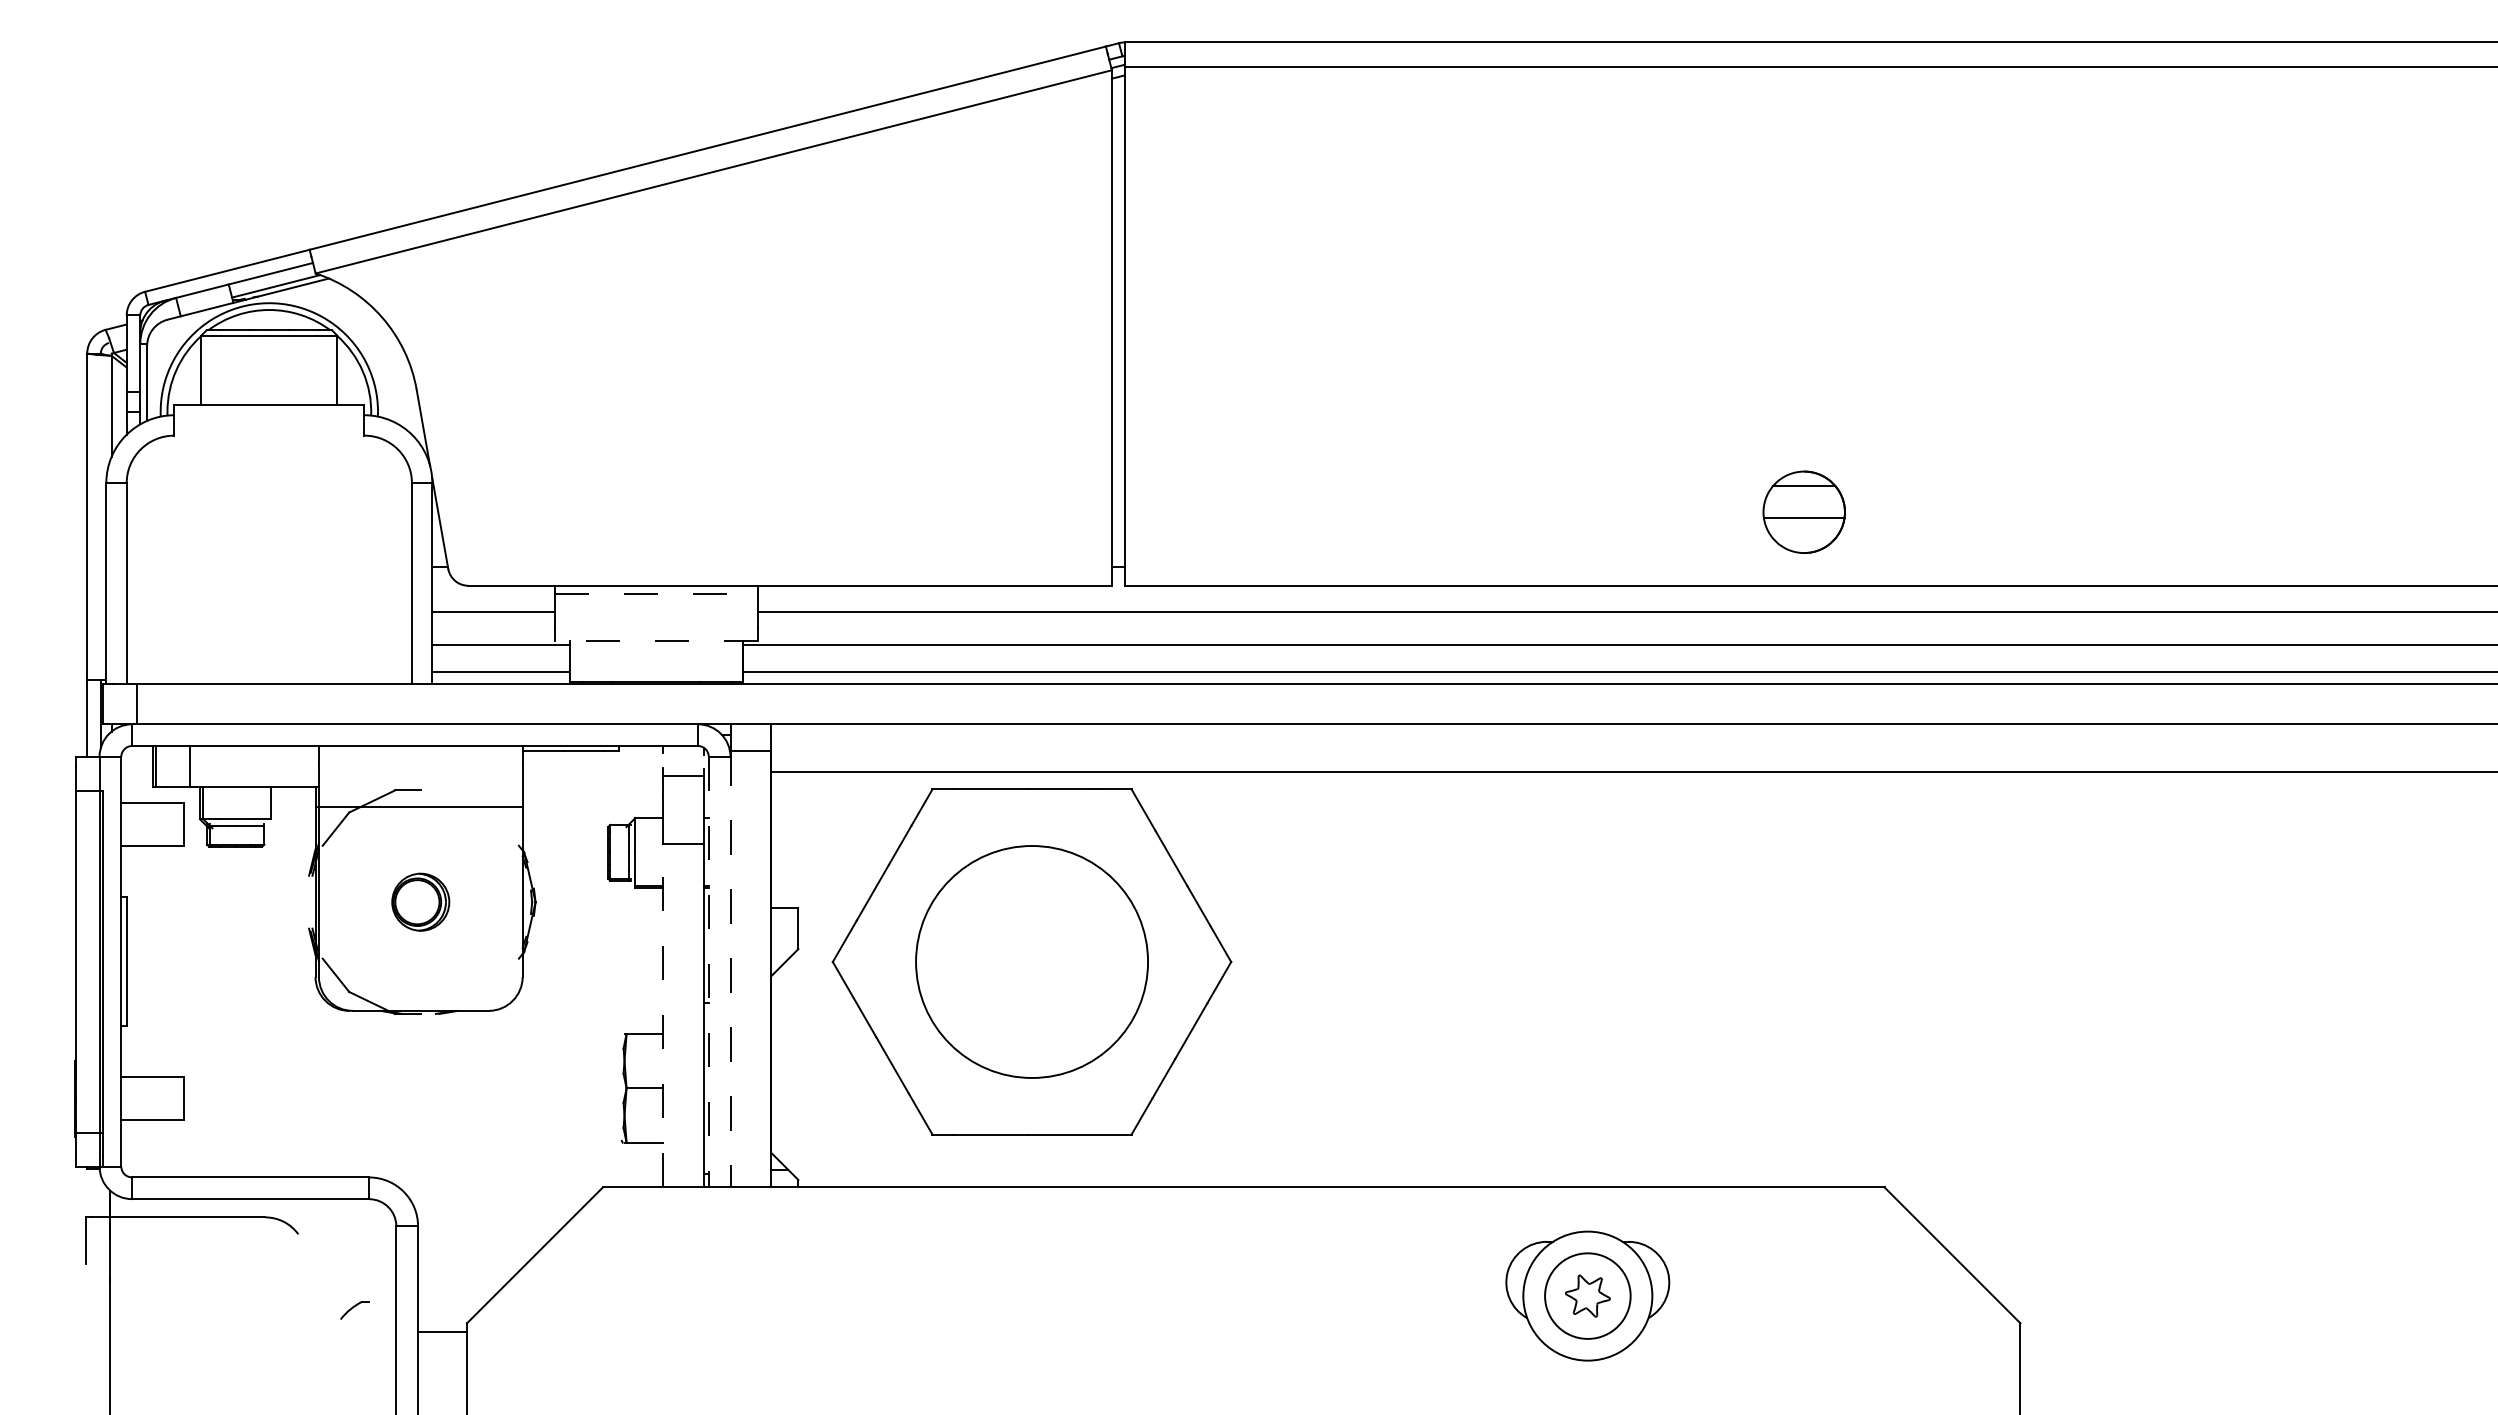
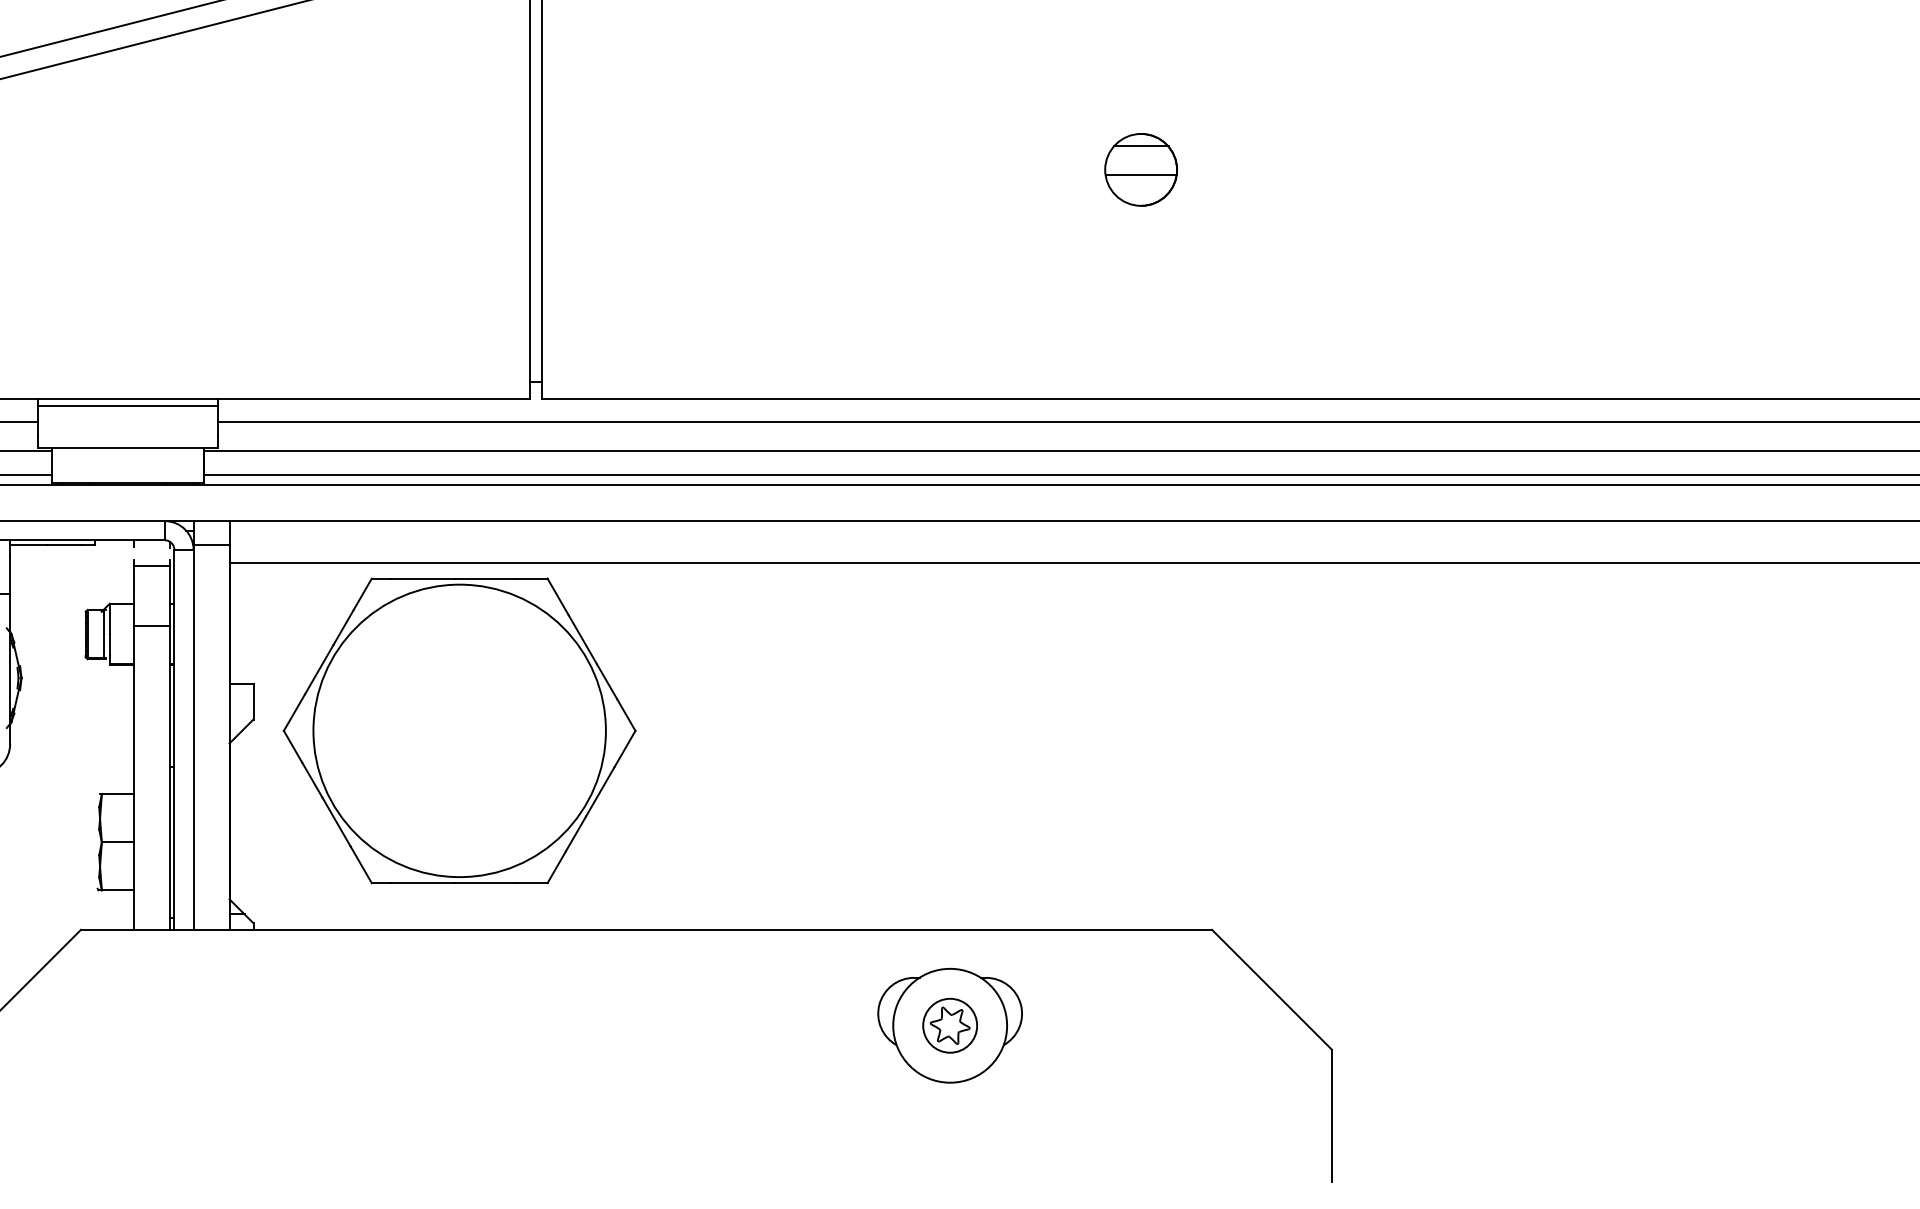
part: (1803, 511) -> (1140, 169), moved
line: (656, 593) -> (128, 405), dashed -> solid
line: (656, 641) -> (128, 448), dashed -> solid
circle: (1031, 961) -> (459, 730), size x1.43
line: (730, 969) -> (193, 737), dashed -> solid
line: (708, 972) -> (174, 740), dashed -> solid
line: (662, 1015) -> (133, 778), dashed -> solid
circle: (1587, 1295) -> (949, 1025), size x0.71

